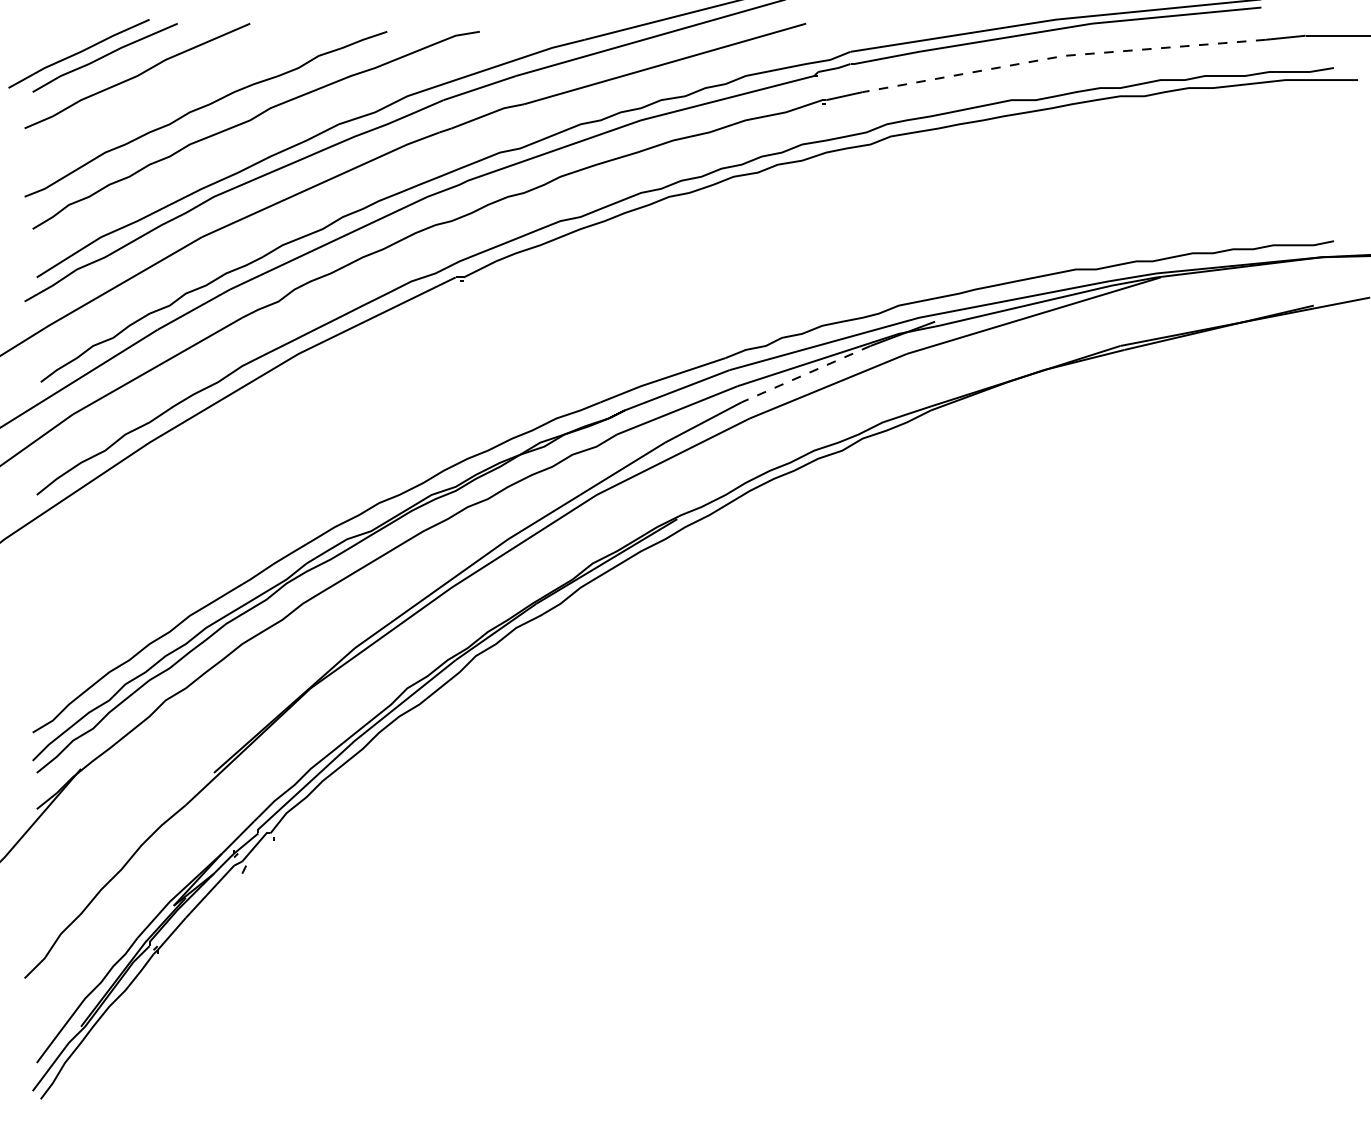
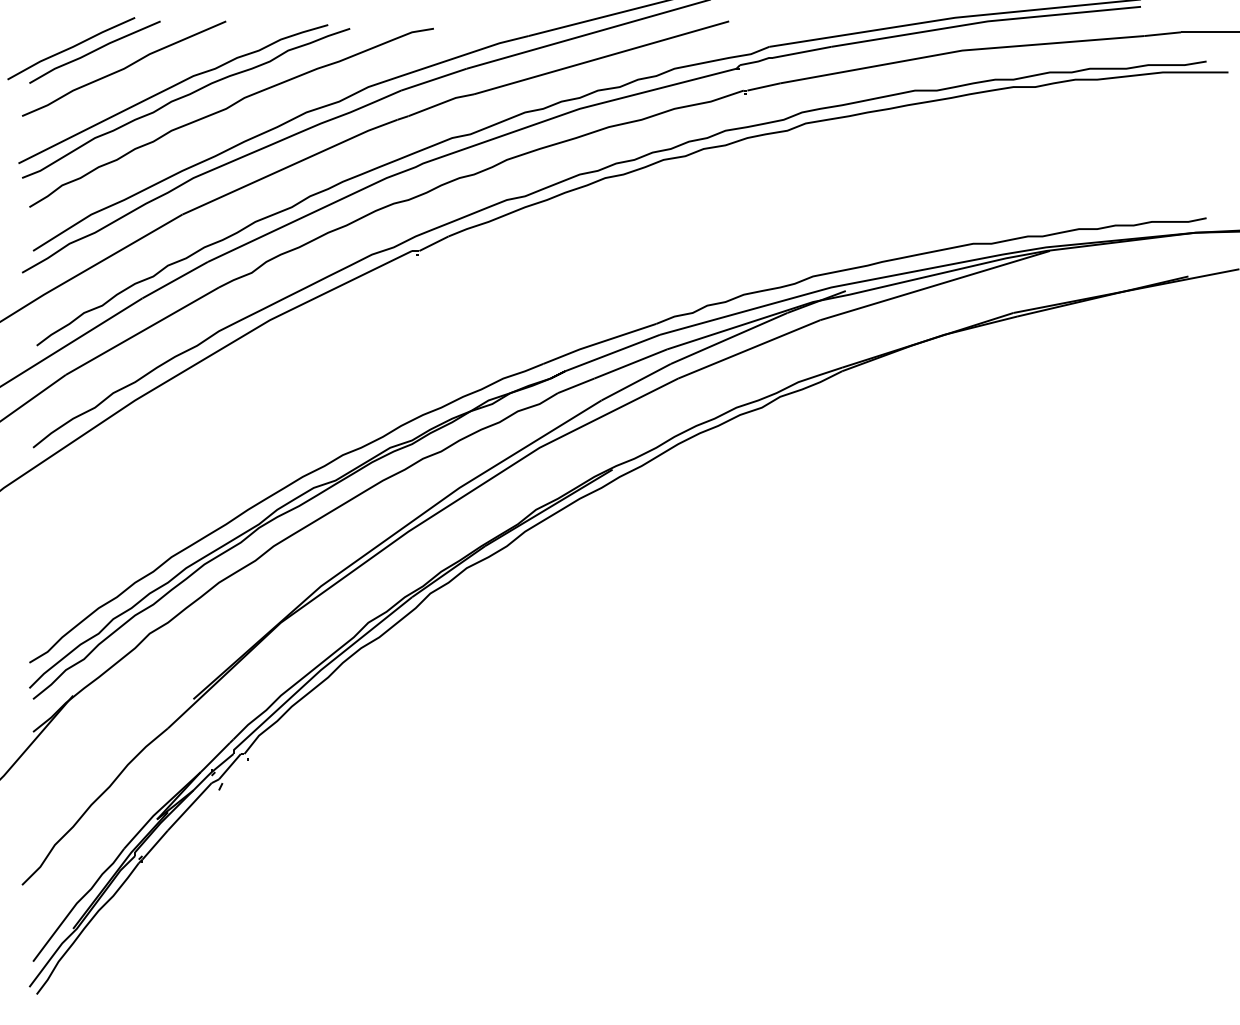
line: (1062, 56) -> (961, 51), dashed -> solid
curve: (189, 97) -> (171, 88), added
line: (805, 374) -> (728, 338), dashed -> solid

